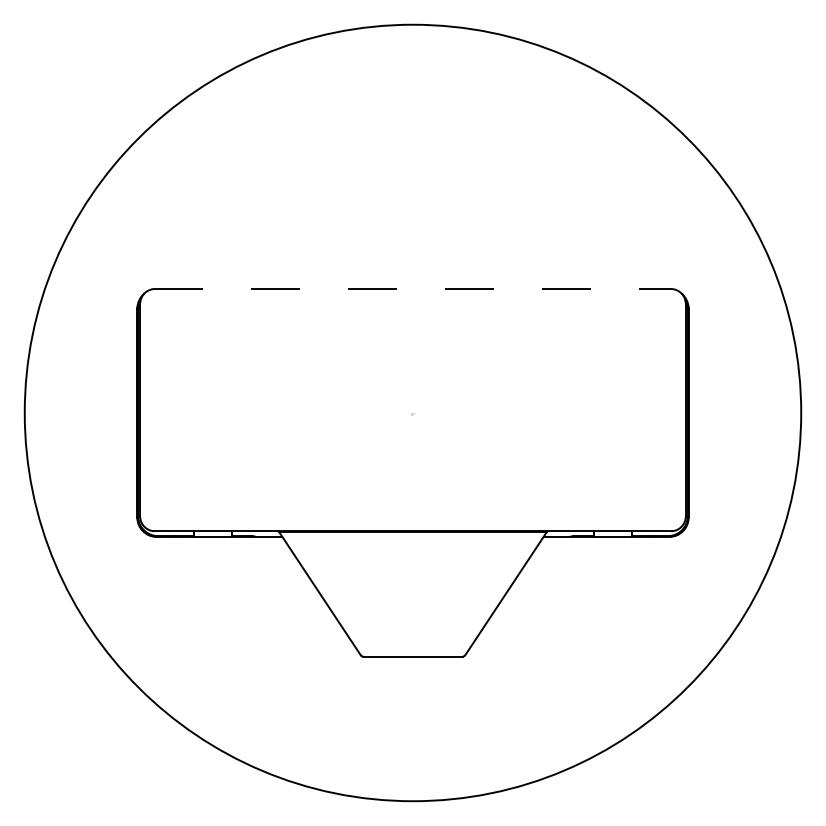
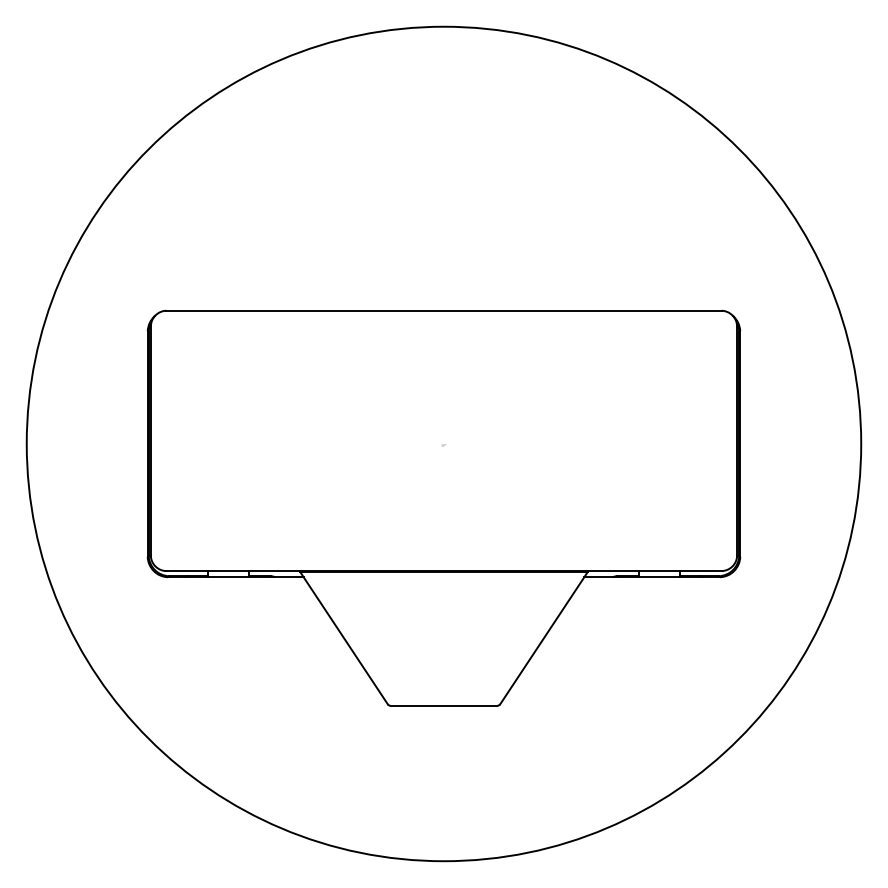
line: (412, 288) -> (443, 310), dashed -> solid

